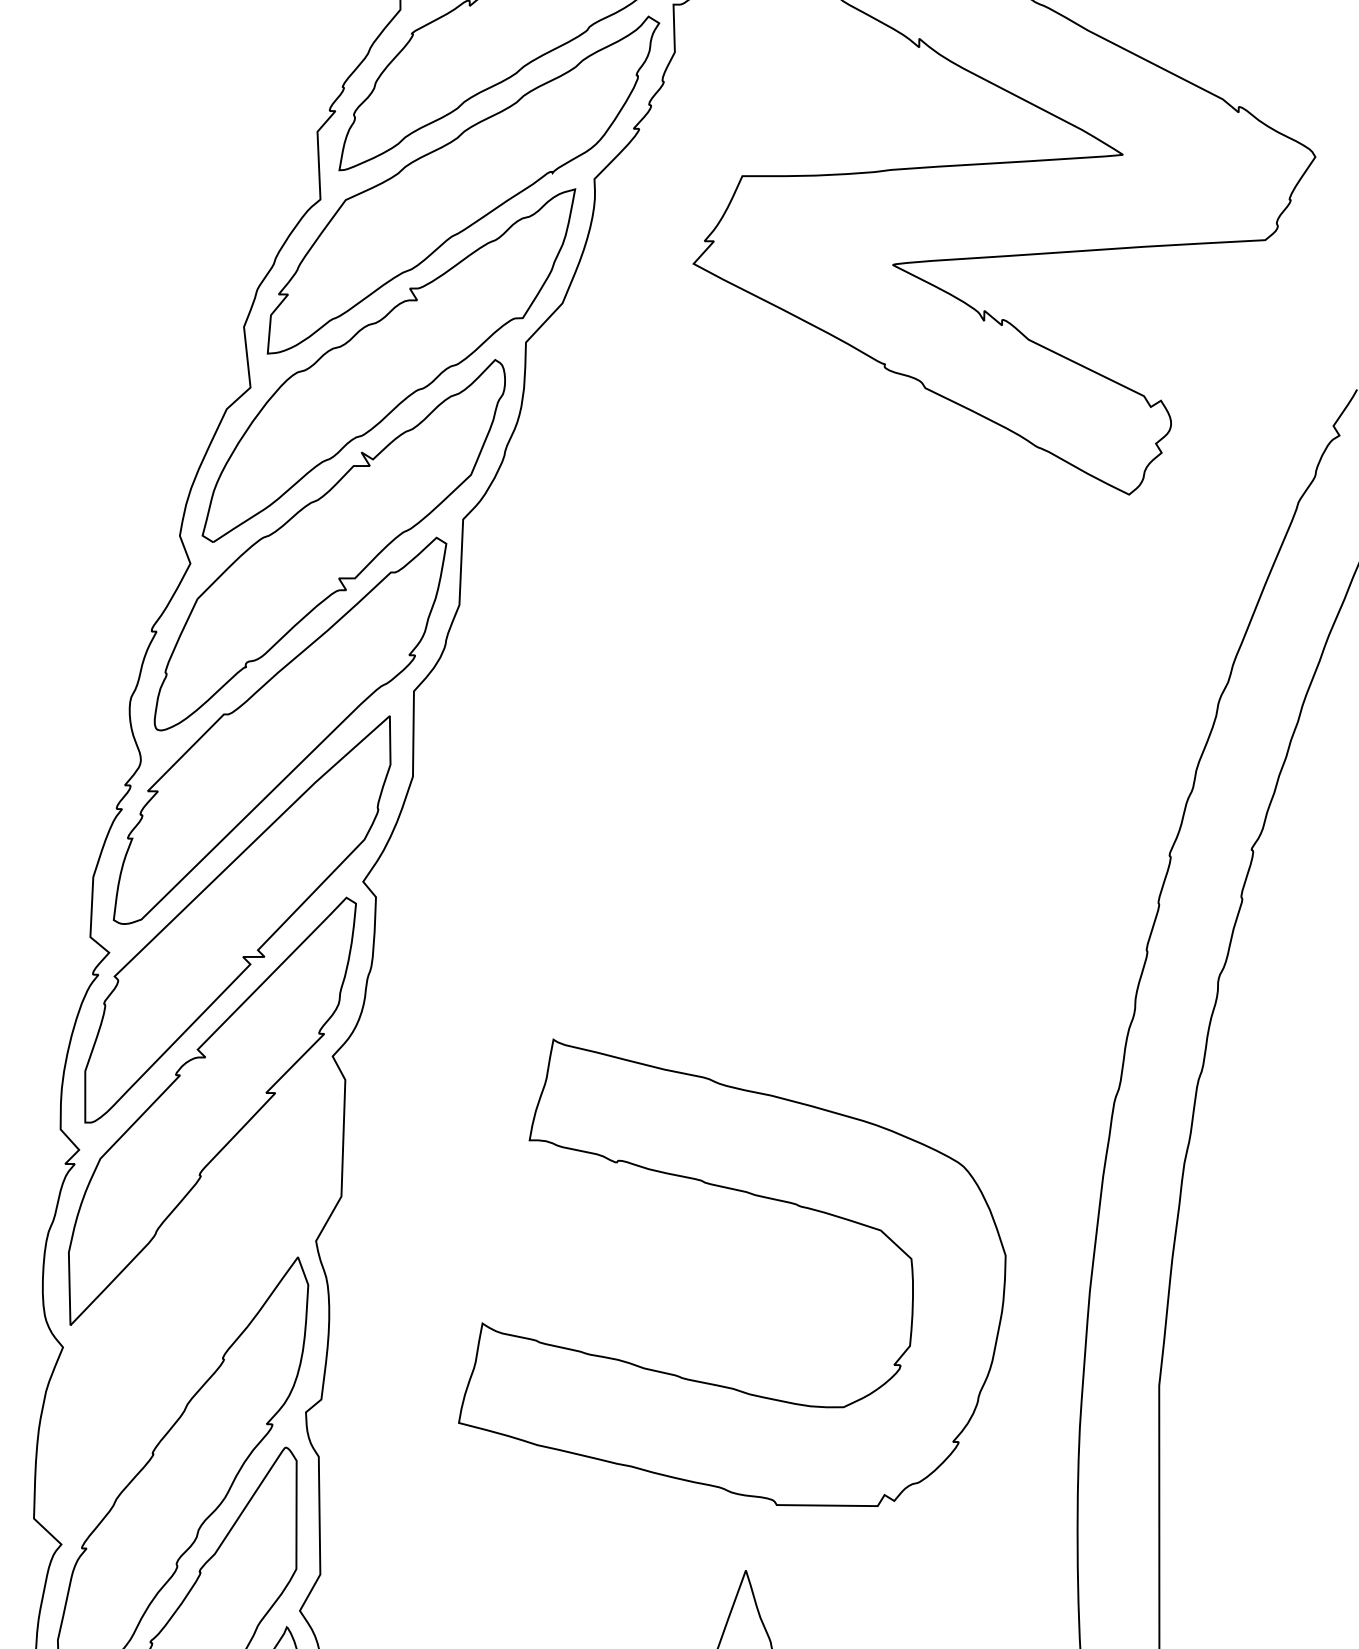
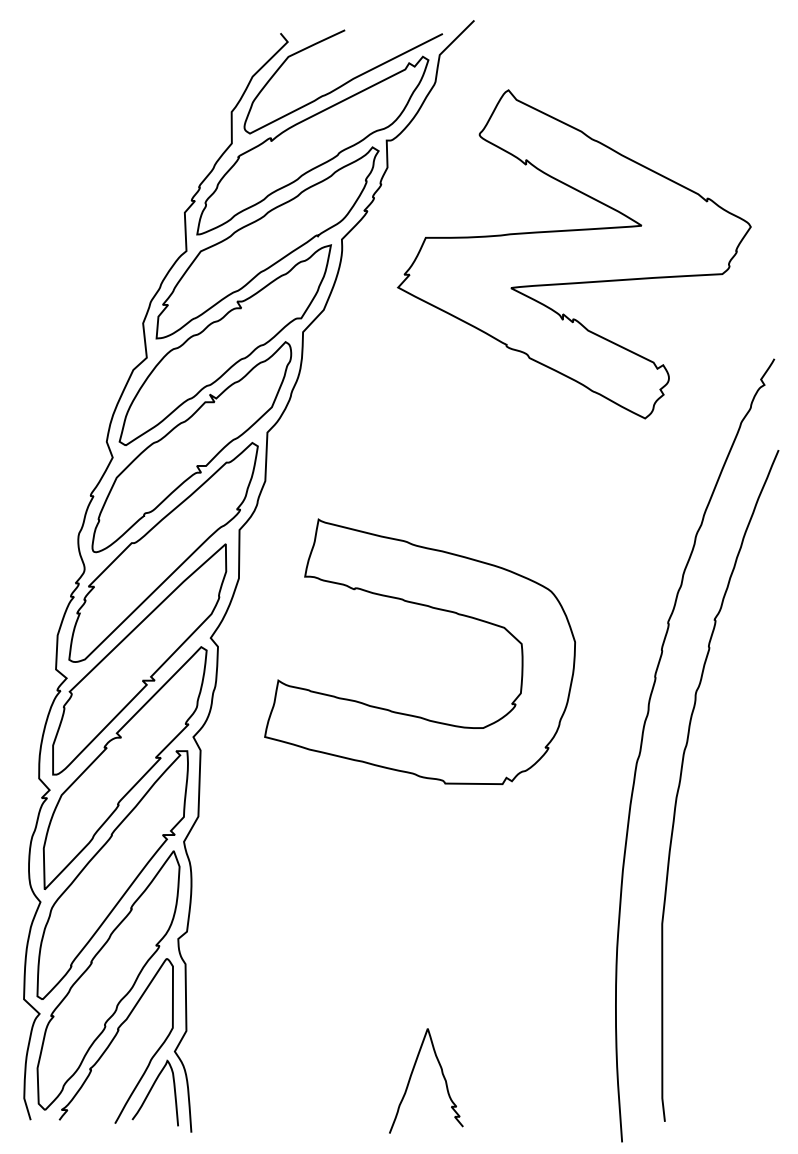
part: (752, 1196) -> (431, 608), moved
part: (189, 1298) -> (112, 874), added

